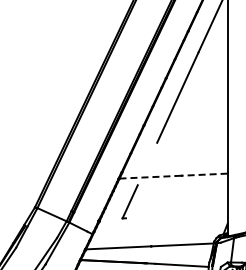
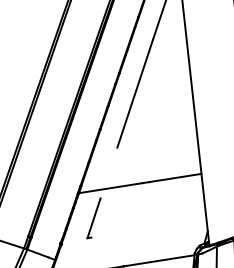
line: (204, 174) -> (175, 177), dashed -> solid
line: (148, 177) -> (111, 188), dashed -> solid

